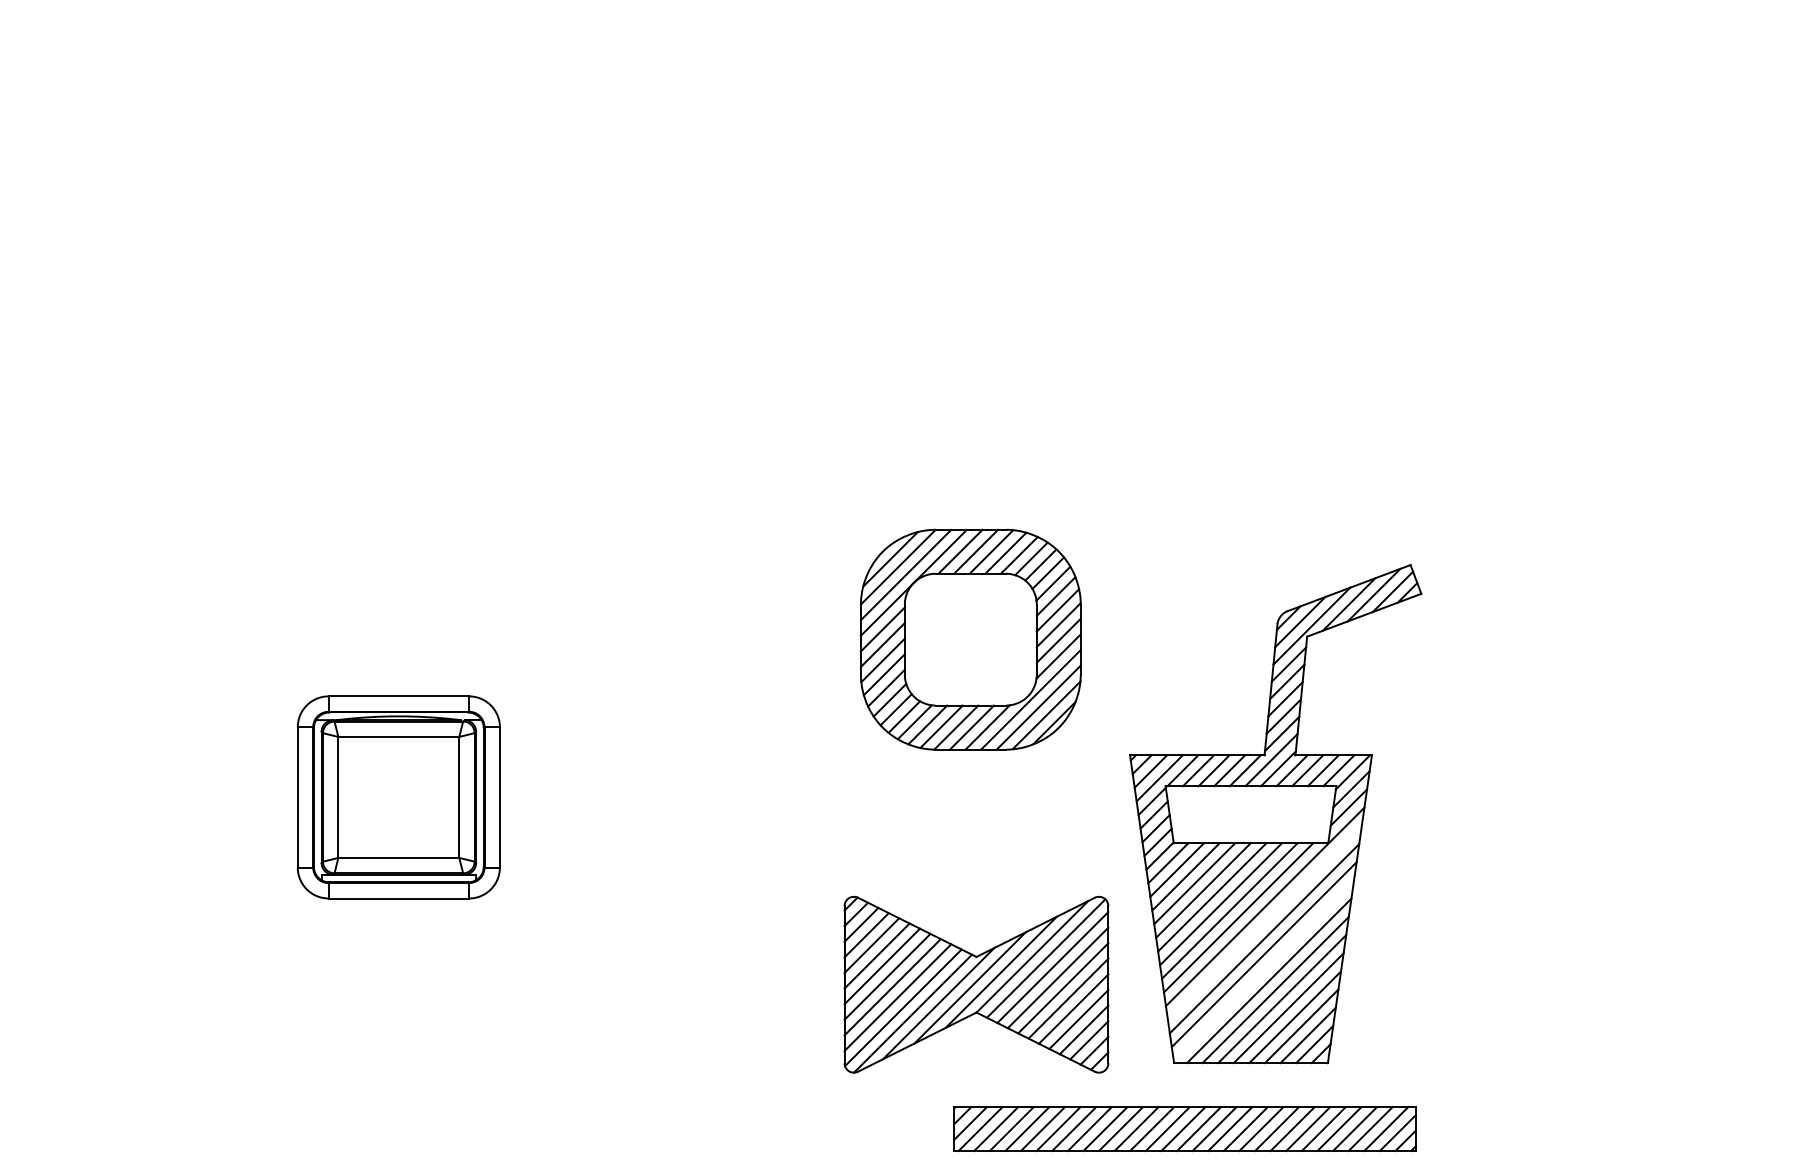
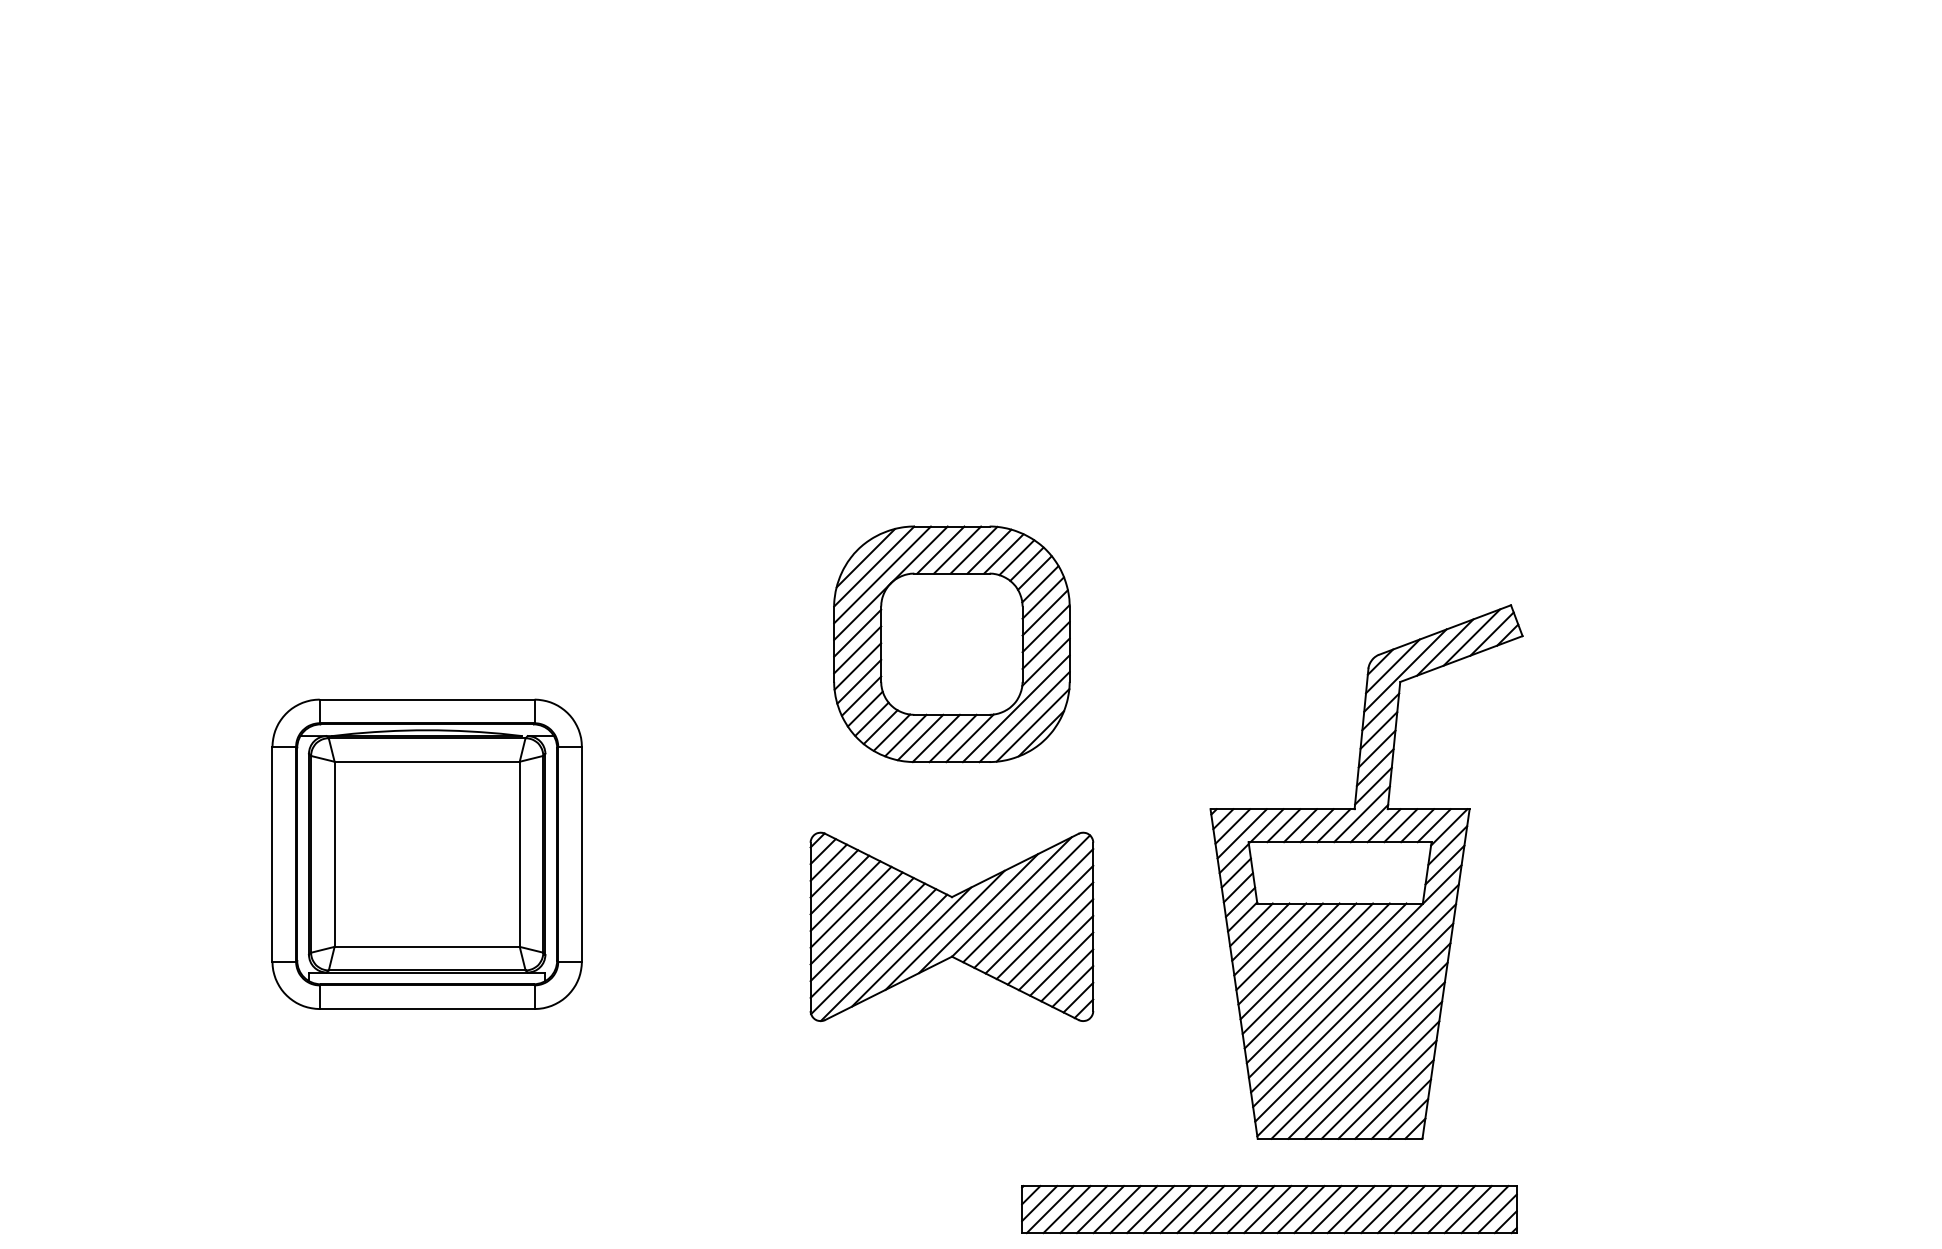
part: (970, 639) -> (951, 644), moved
part: (398, 796) -> (426, 853), size x1.43
line: (1264, 922) -> (1354, 988), added
line: (1263, 970) -> (1353, 1039), added
part: (976, 984) -> (951, 926), moved

